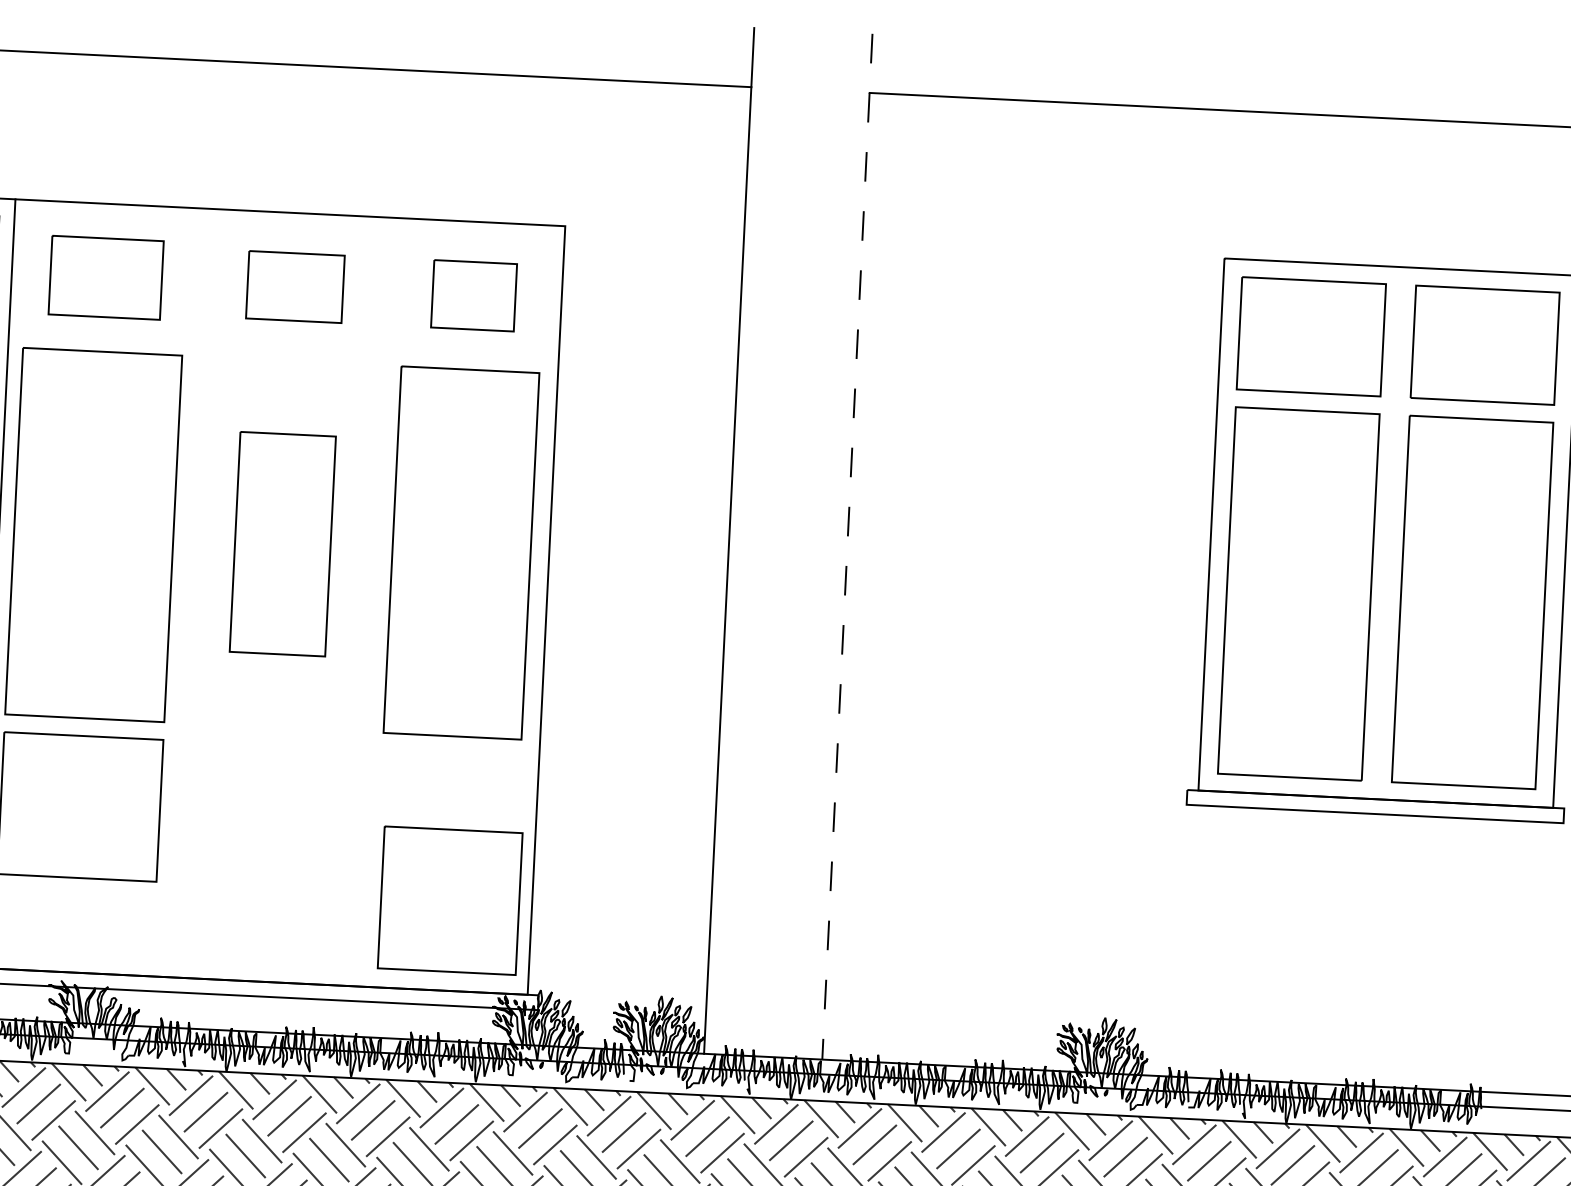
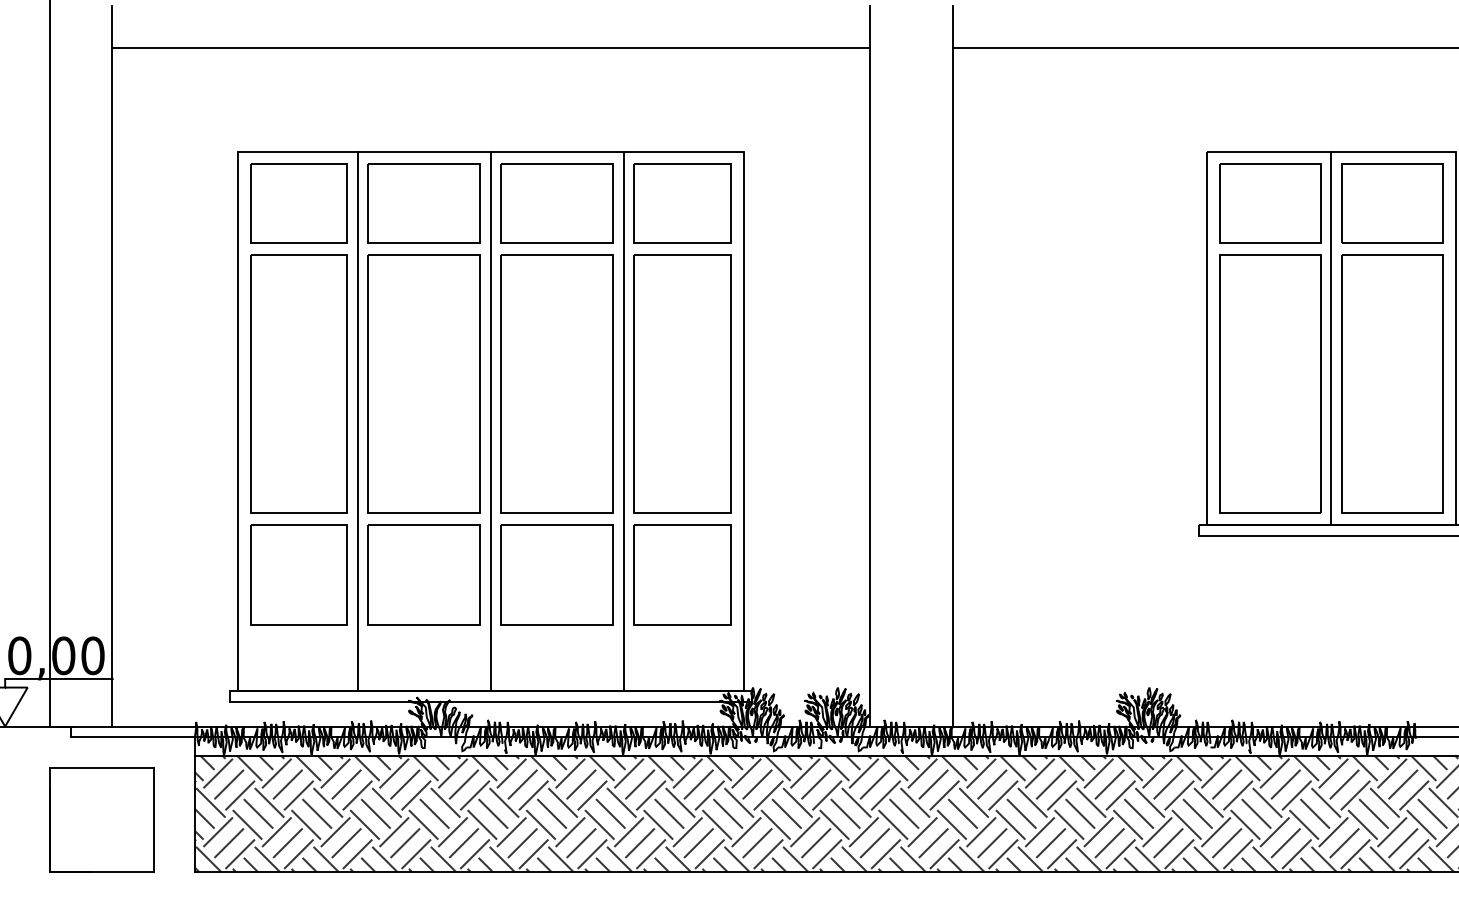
part: (105, 277) -> (423, 203), size x1.43
part: (294, 286) -> (556, 203), size x1.67
part: (474, 295) -> (682, 203), size x1.67
line: (1389, 533) -> (1331, 338), added
part: (282, 543) -> (556, 383), size x1.67
line: (847, 546) -> (952, 366), dashed -> solid
line: (185, 592) -> (490, 421), added
line: (374, 602) -> (623, 421), added
part: (268, 815) -> (556, 574), added
part: (450, 899) -> (682, 574), moved

